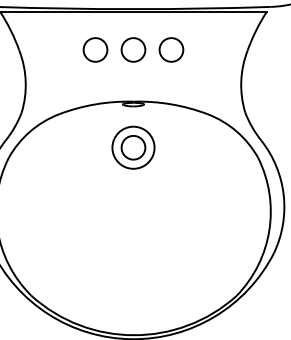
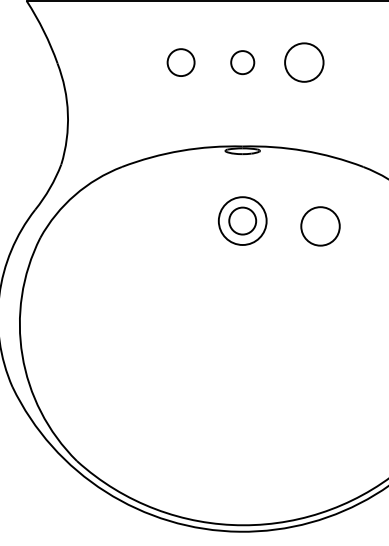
circle: (95, 49) -> (181, 61), size x0.7
circle: (133, 49) -> (242, 61), size x0.6
part: (133, 147) -> (242, 220), size x0.7
circle: (181, 150) -> (320, 225), added

